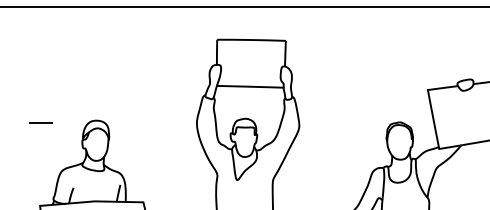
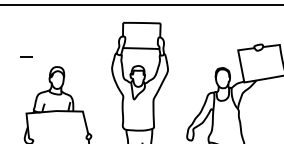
line: (40, 121) -> (26, 56), moved

